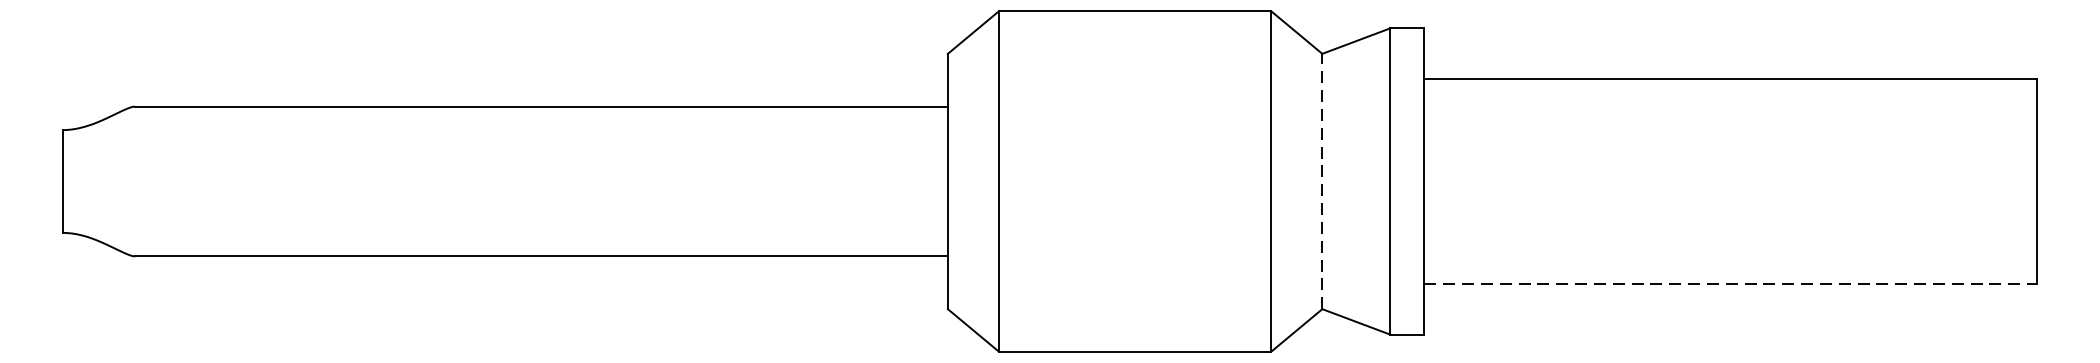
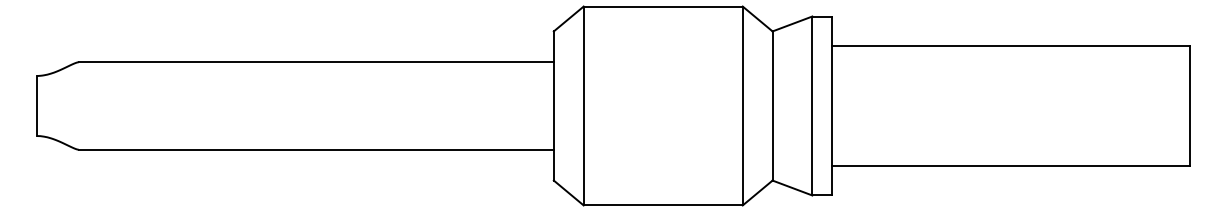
line: (1322, 182) -> (772, 106), dashed -> solid
line: (1731, 283) -> (1011, 165), dashed -> solid

